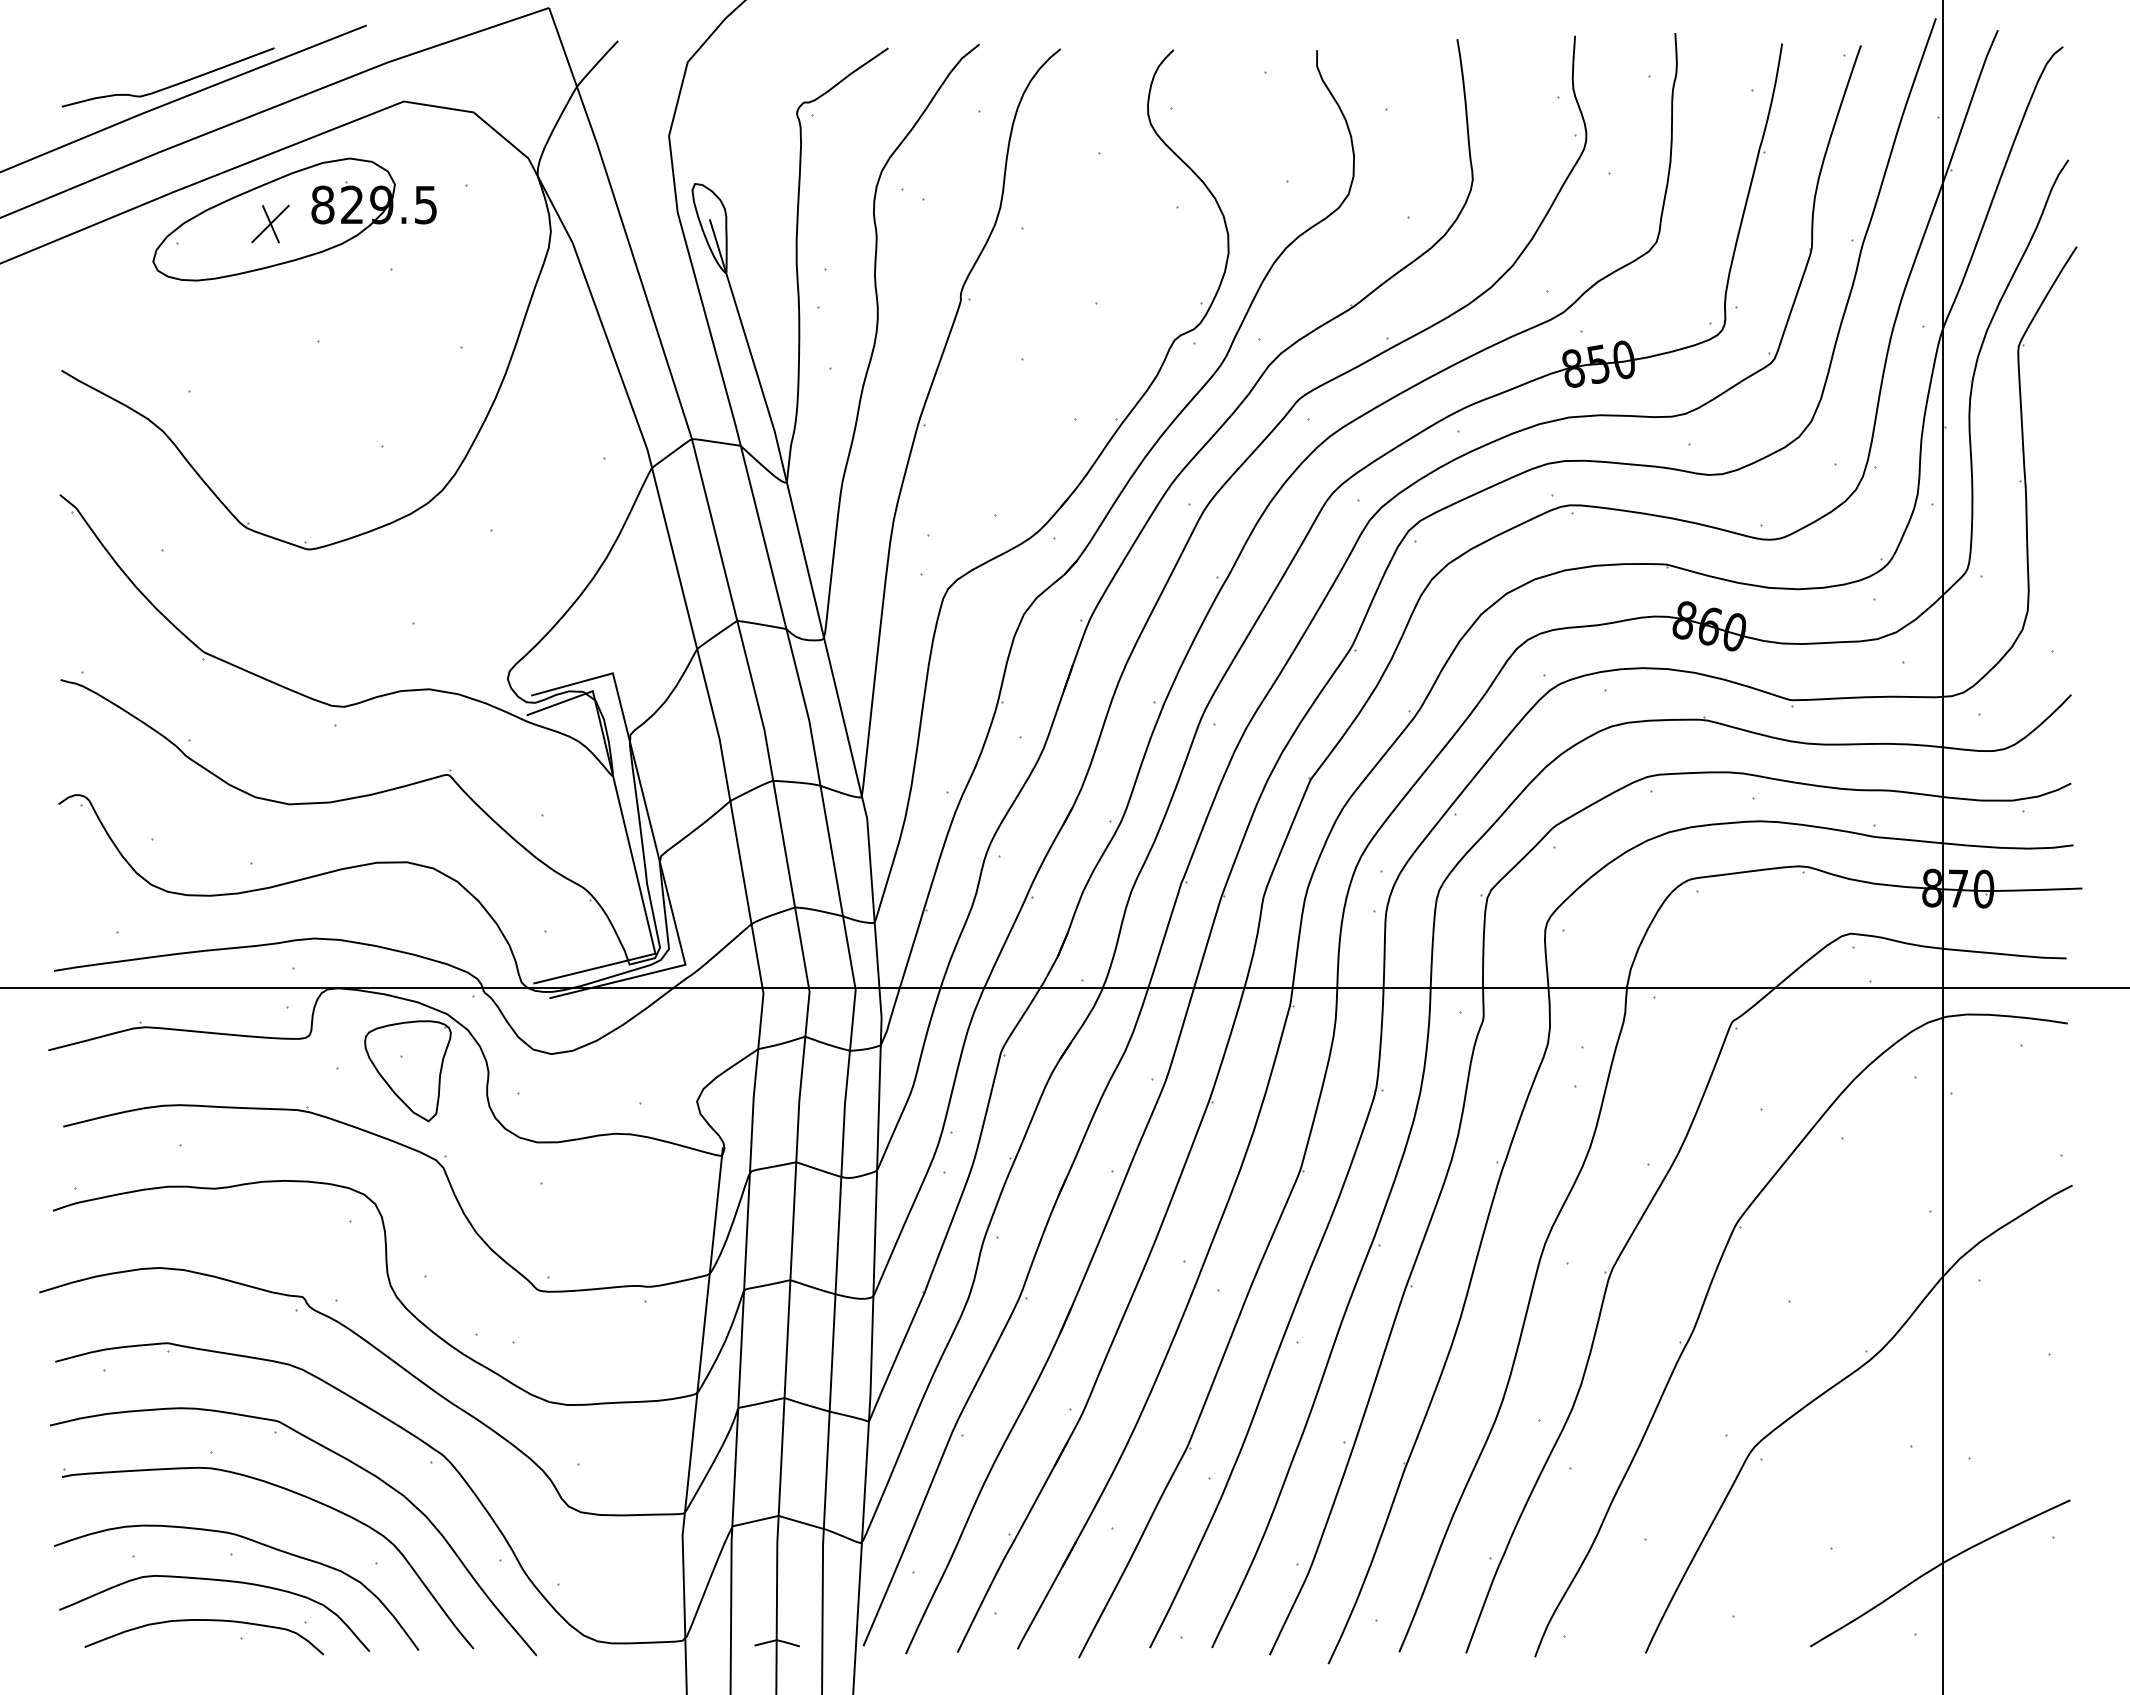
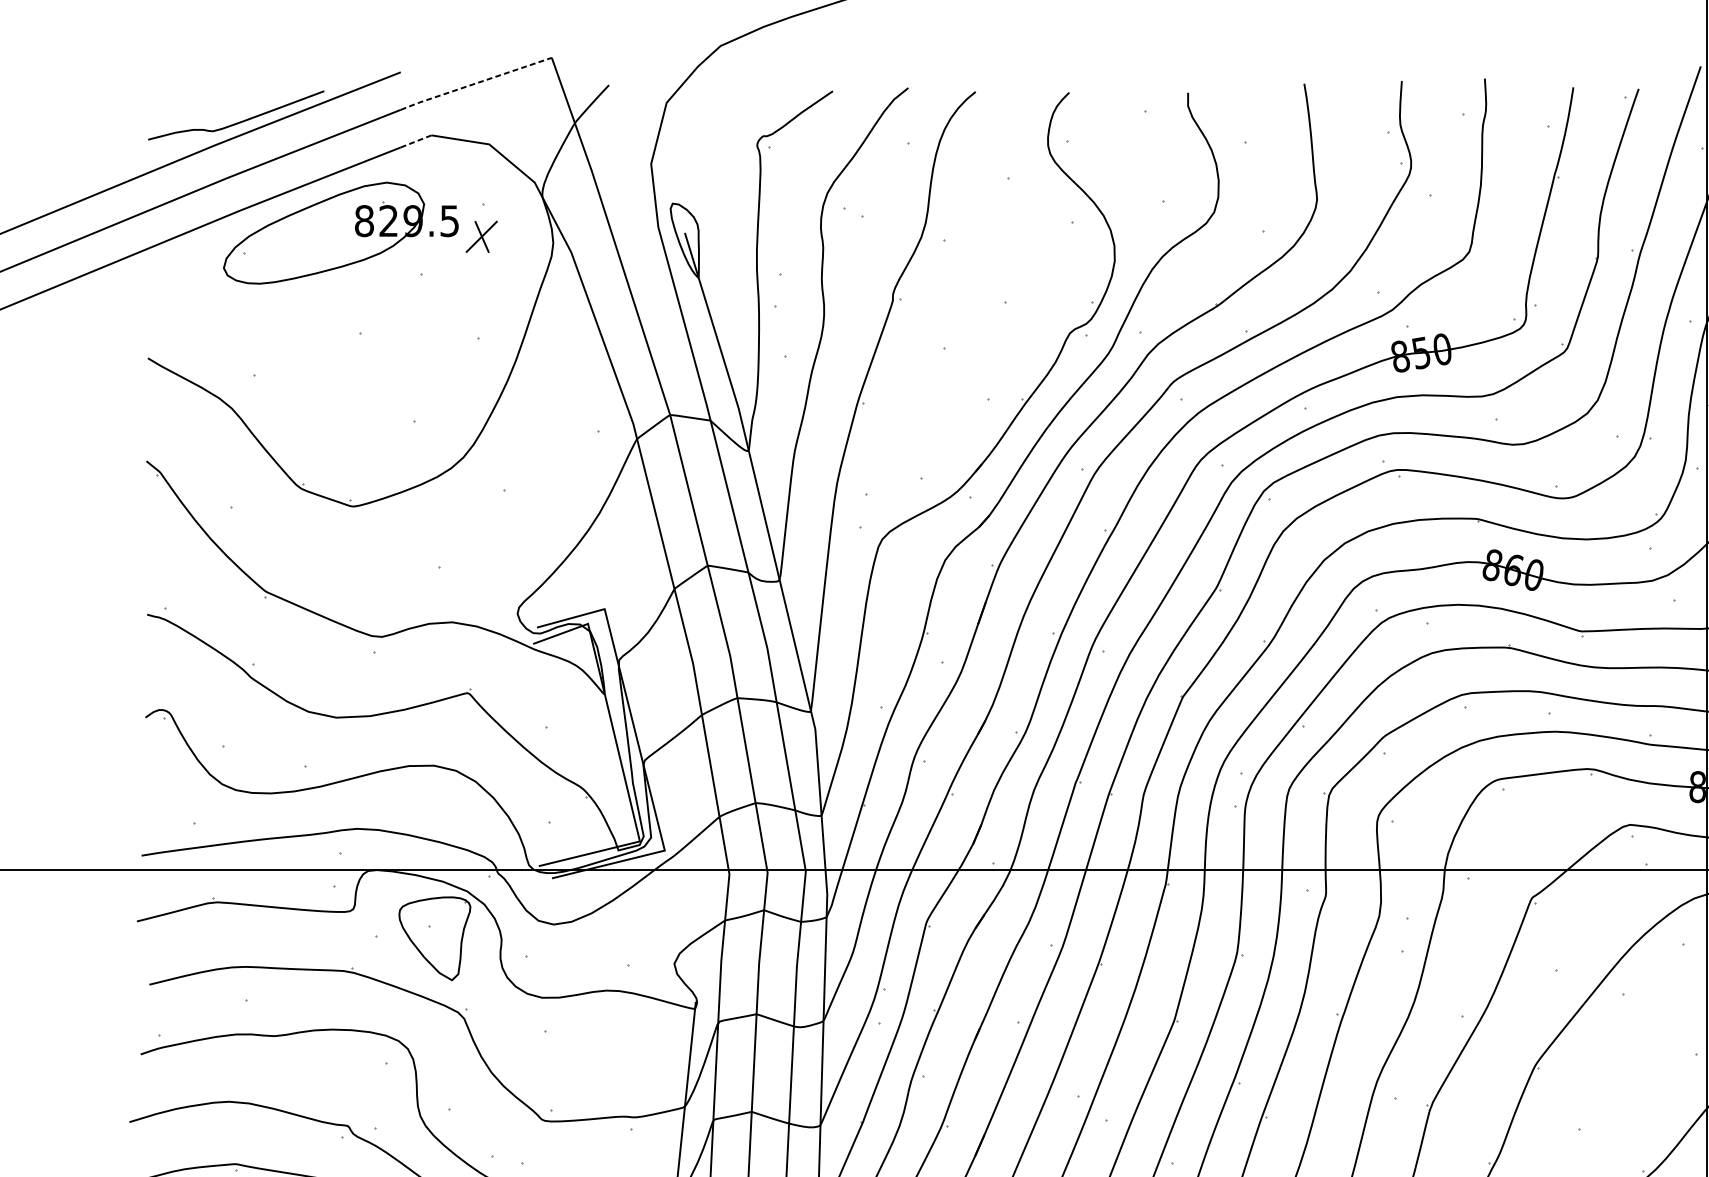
line: (457, 38) -> (475, 83), solid -> dashed
line: (385, 108) -> (416, 141), solid -> dashed
part: (270, 223) -> (481, 236), moved

